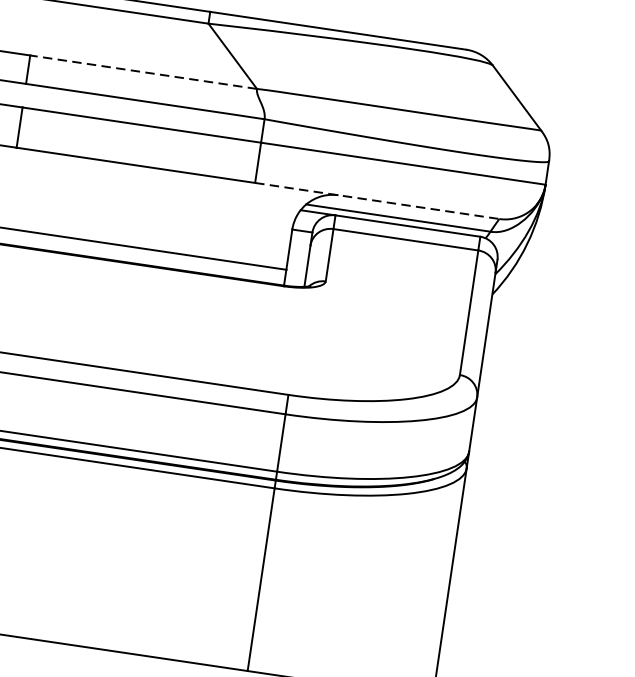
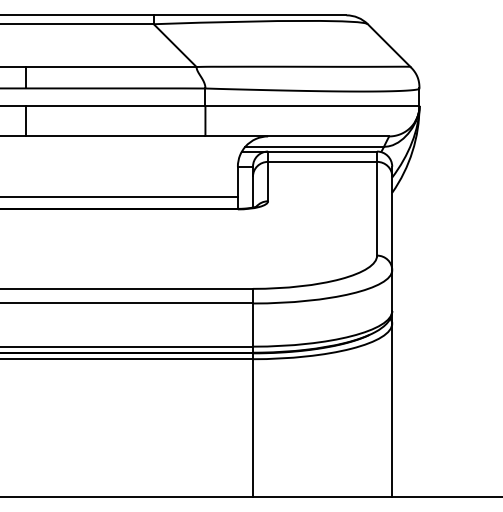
line: (142, 72) -> (110, 67), dashed -> solid
line: (377, 201) -> (297, 136), dashed -> solid

